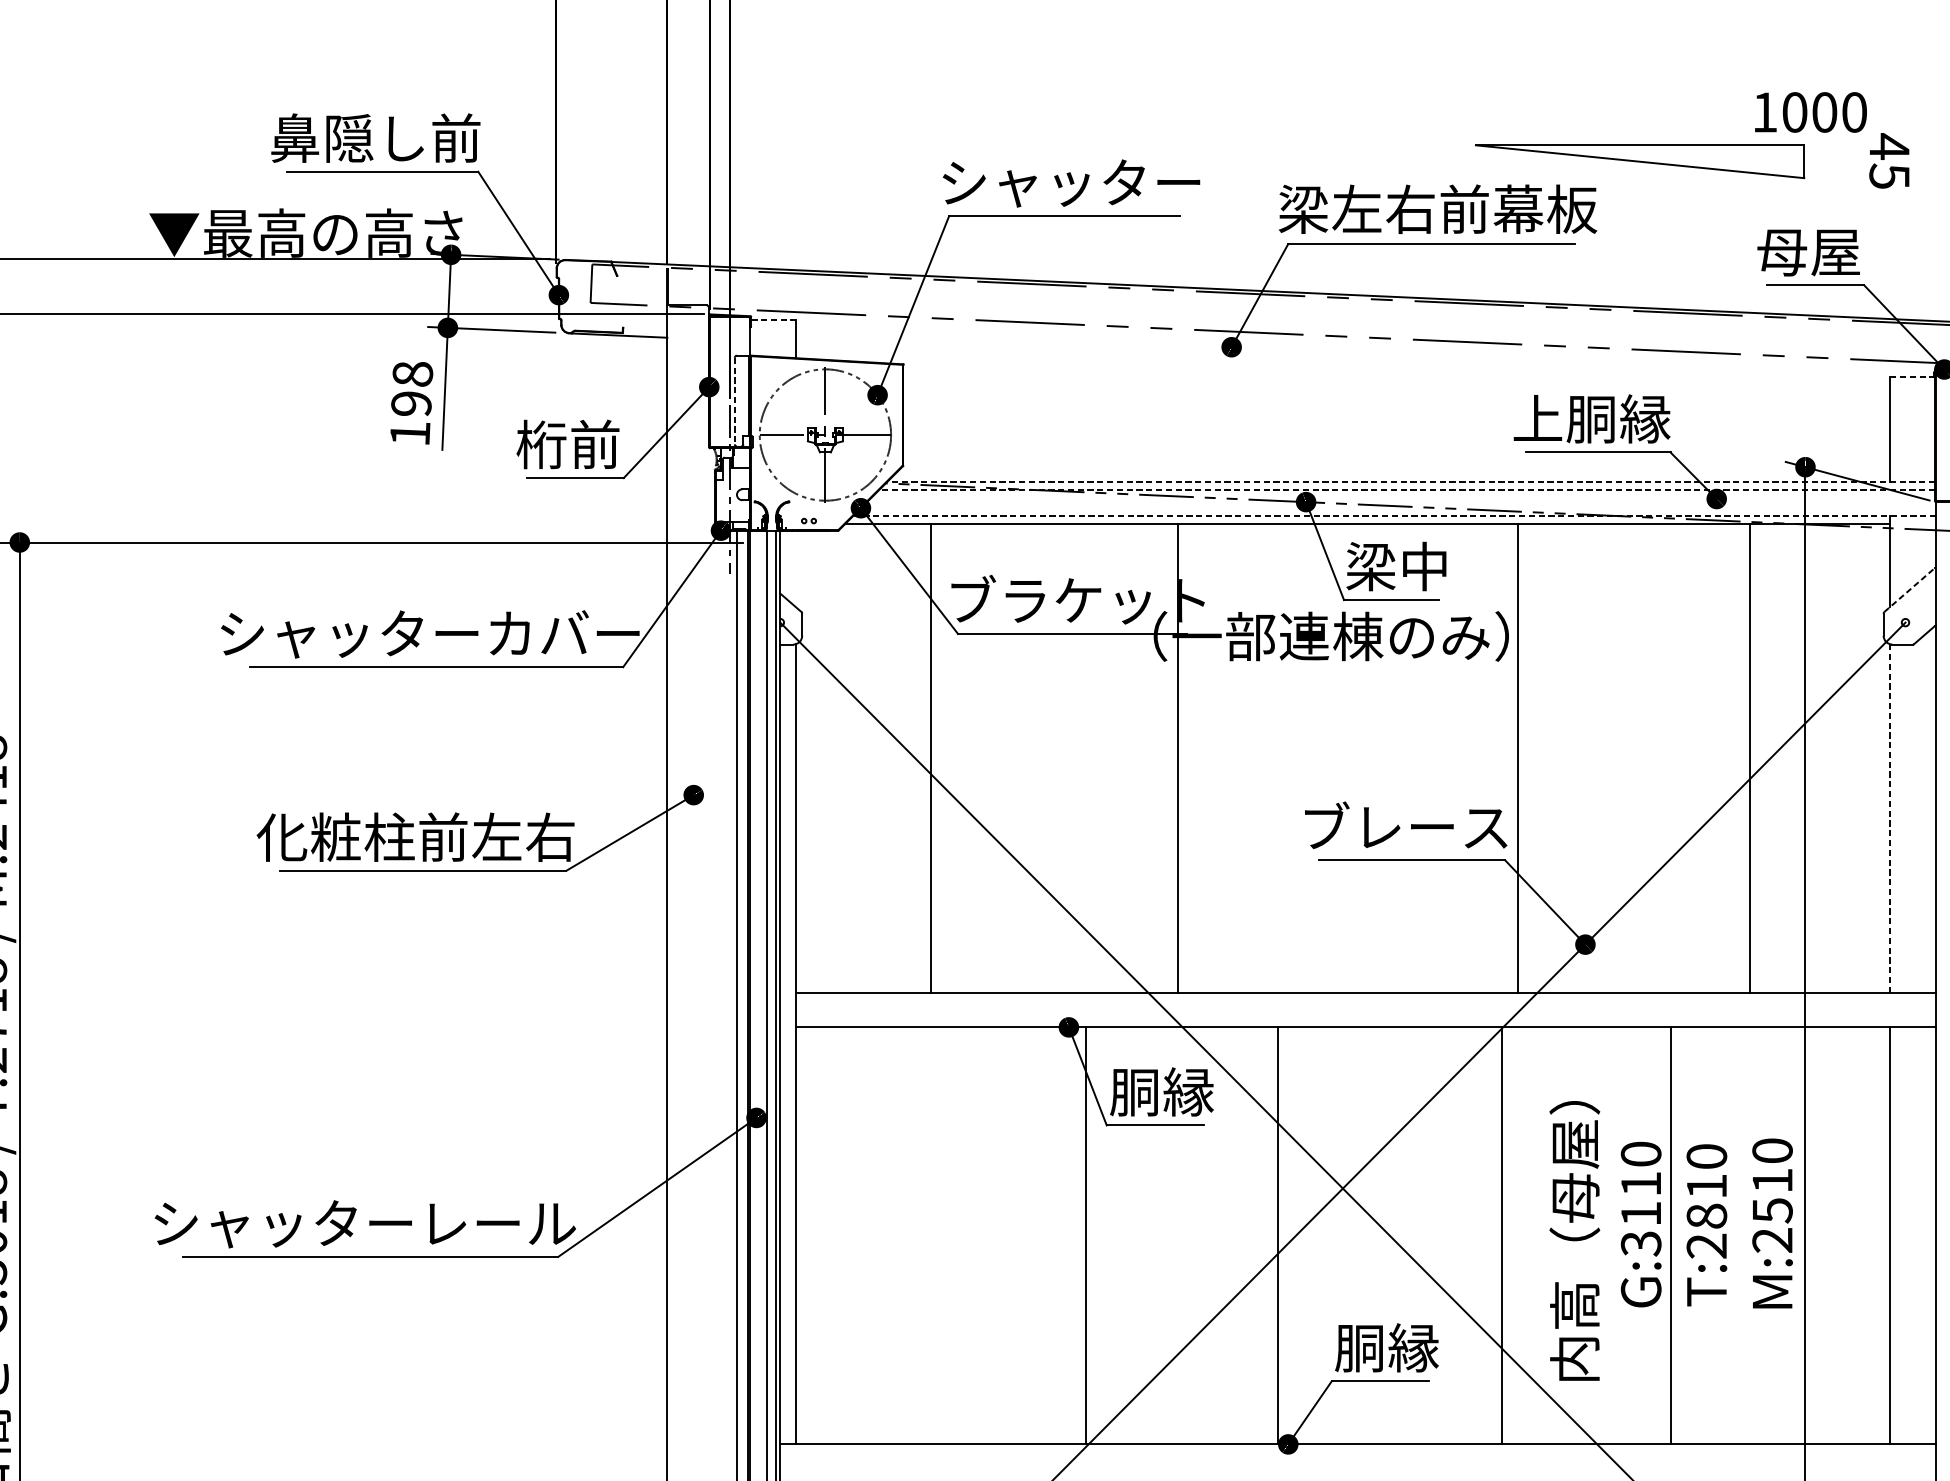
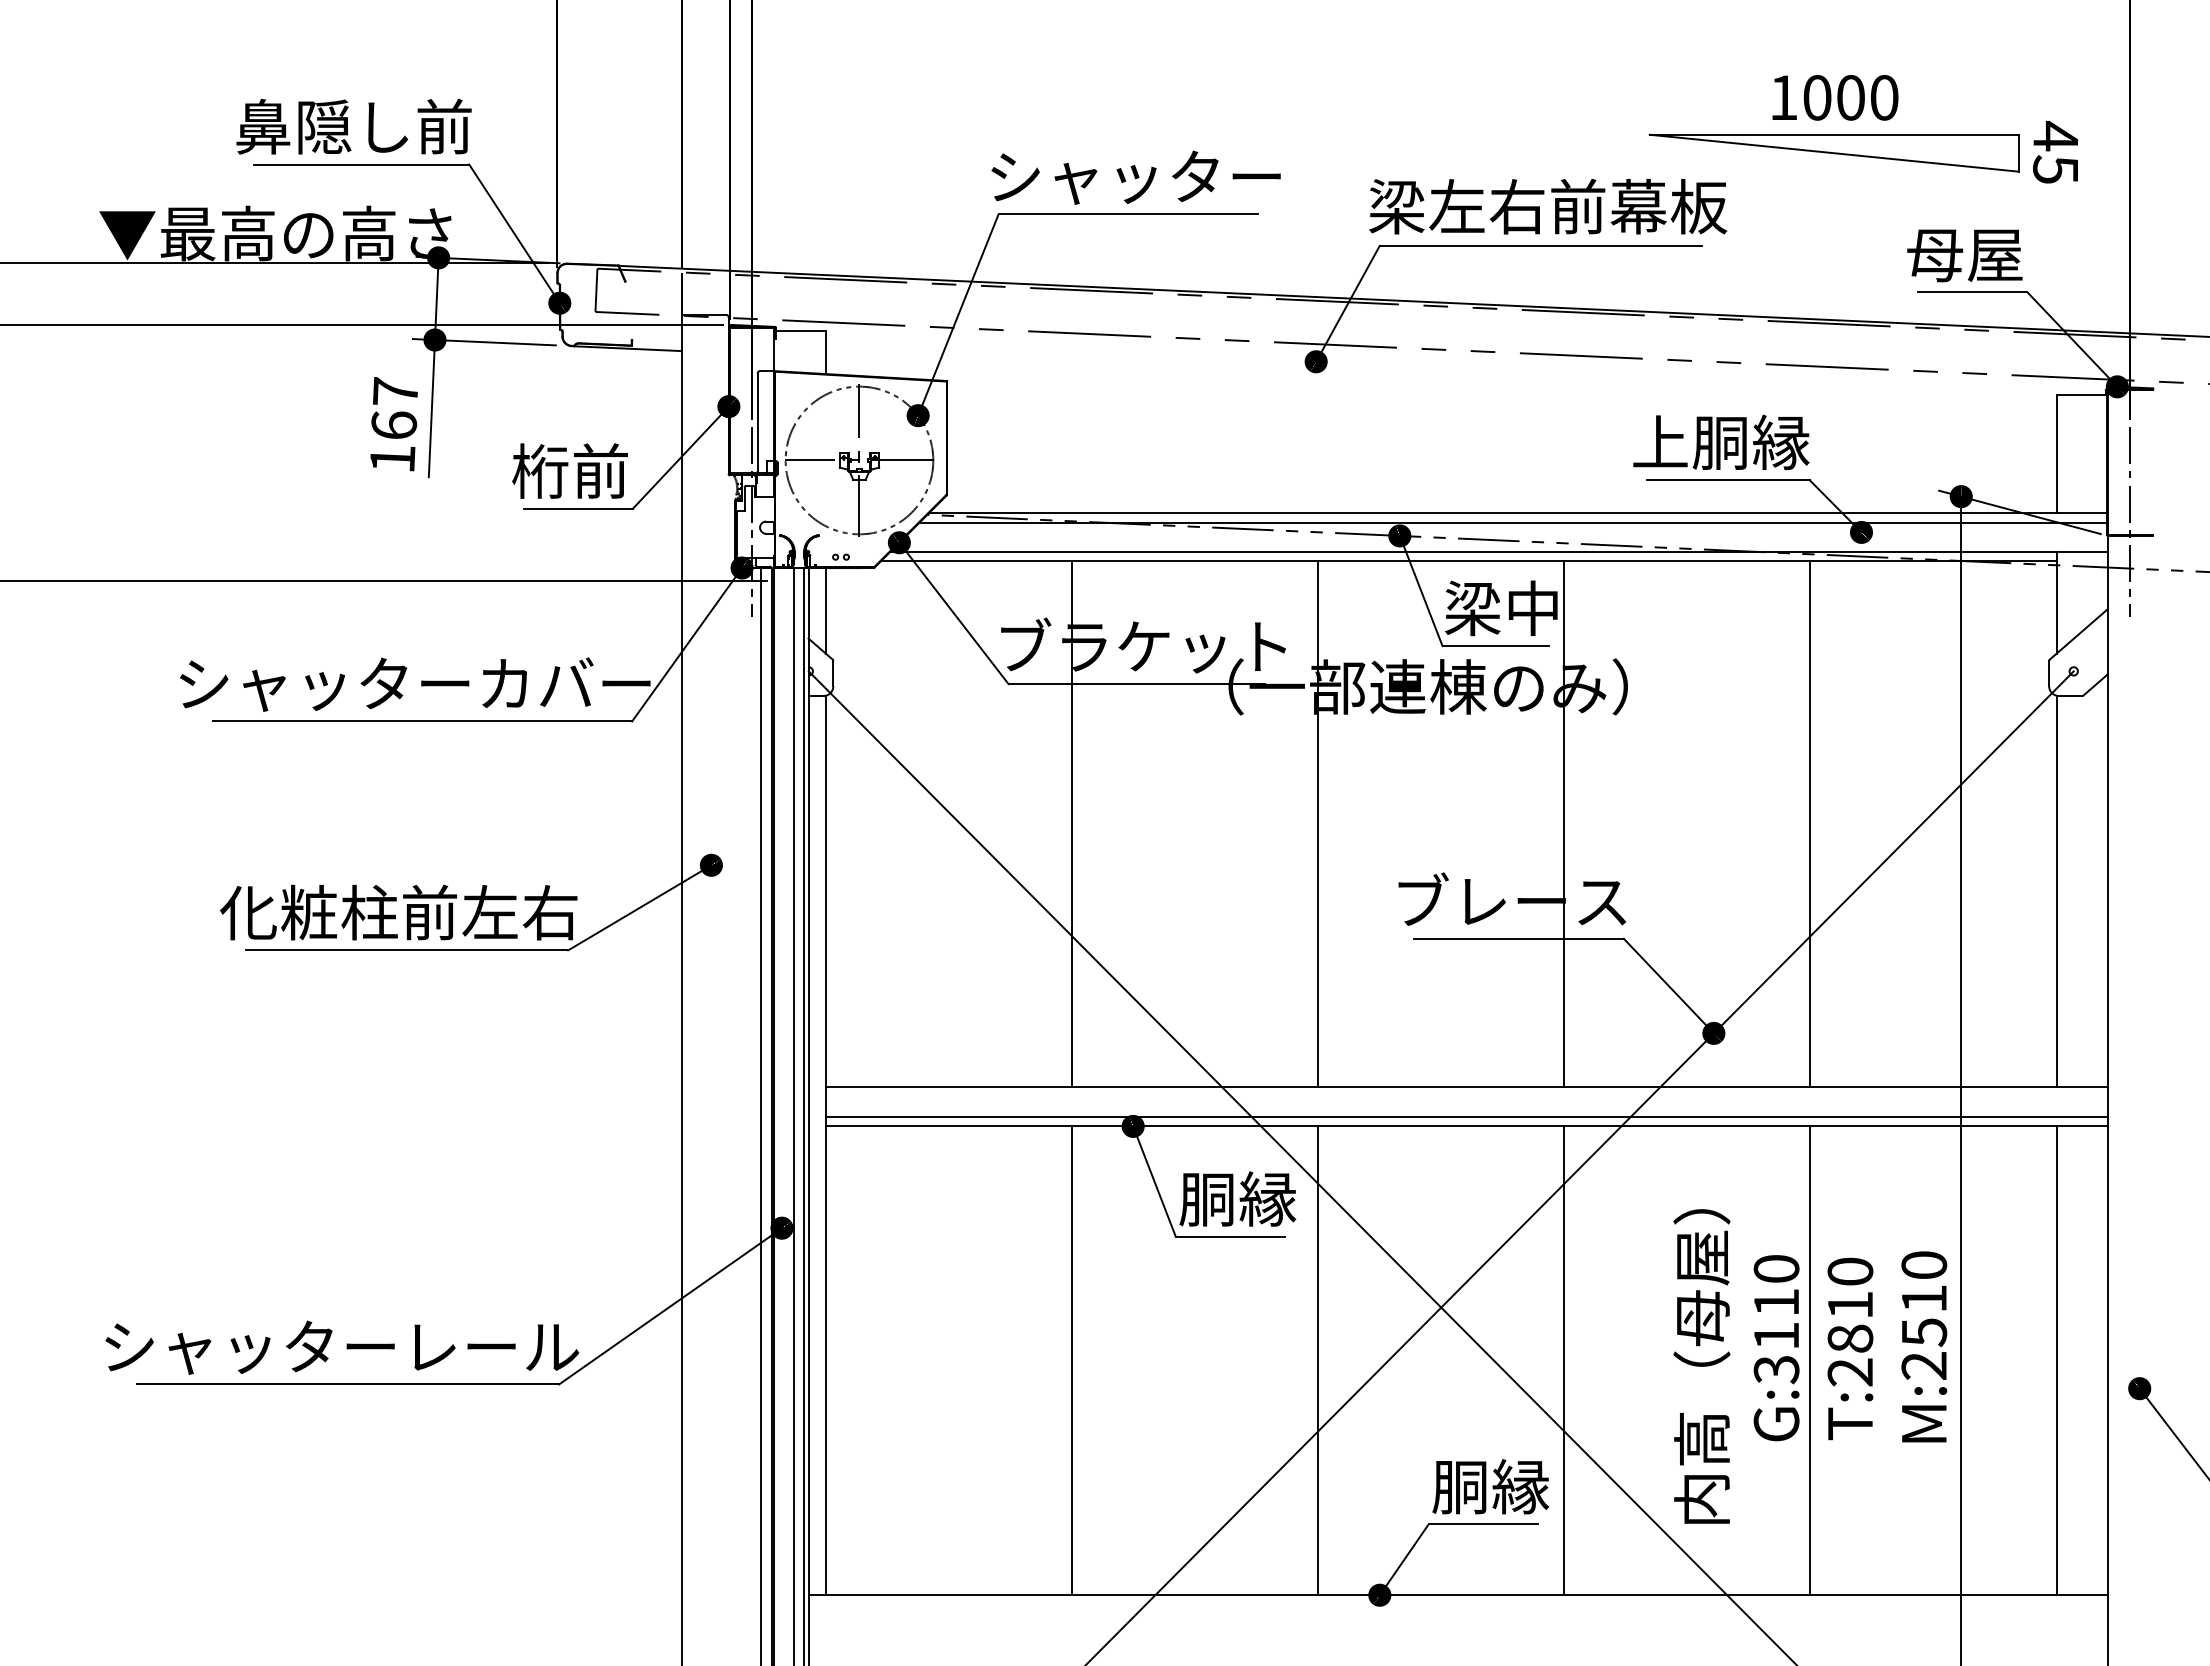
text: (1811, 112) -> (1835, 97), moved
part: (1639, 161) -> (1833, 152), moved
line: (773, 320) -> (801, 331), dashed -> solid
line: (1912, 376) -> (2081, 394), dashed -> solid
text: (411, 388) -> (394, 408), 198 -> 167
line: (734, 401) -> (757, 422), dashed -> solid
line: (1411, 481) -> (1518, 512), dashed -> solid
line: (1407, 490) -> (1513, 522), dashed -> solid
line: (1393, 516) -> (1498, 552), dashed -> solid
line: (796, 568) -> (826, 610), added
line: (1909, 589) -> (2078, 634), dashed -> solid
line: (931, 757) -> (1072, 823), moved
line: (1178, 757) -> (1318, 823), moved
line: (1518, 757) -> (1564, 823), moved
line: (1750, 757) -> (1810, 823), moved
line: (1890, 818) -> (2056, 891), dashed -> solid
line: (1366, 1018) -> (1467, 1116), added
line: (1086, 1235) -> (1072, 1360), moved
line: (1278, 1235) -> (1318, 1360), moved
line: (1502, 1235) -> (1564, 1360), moved

